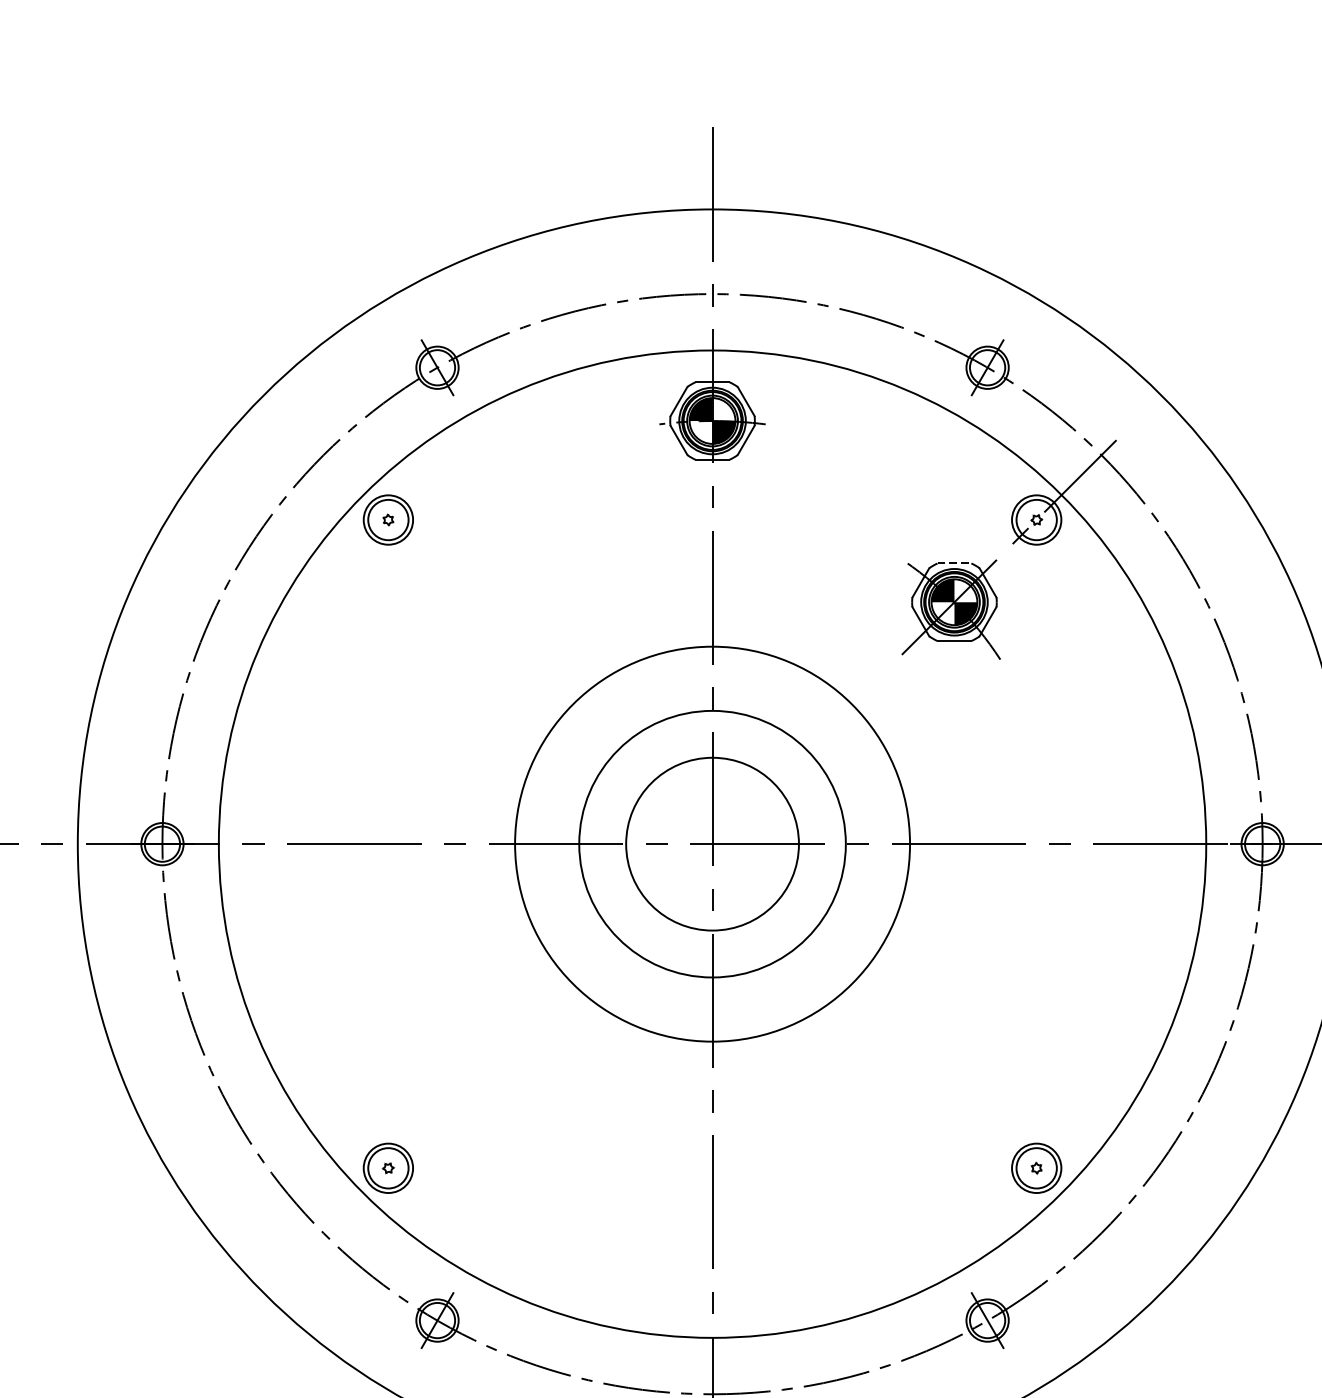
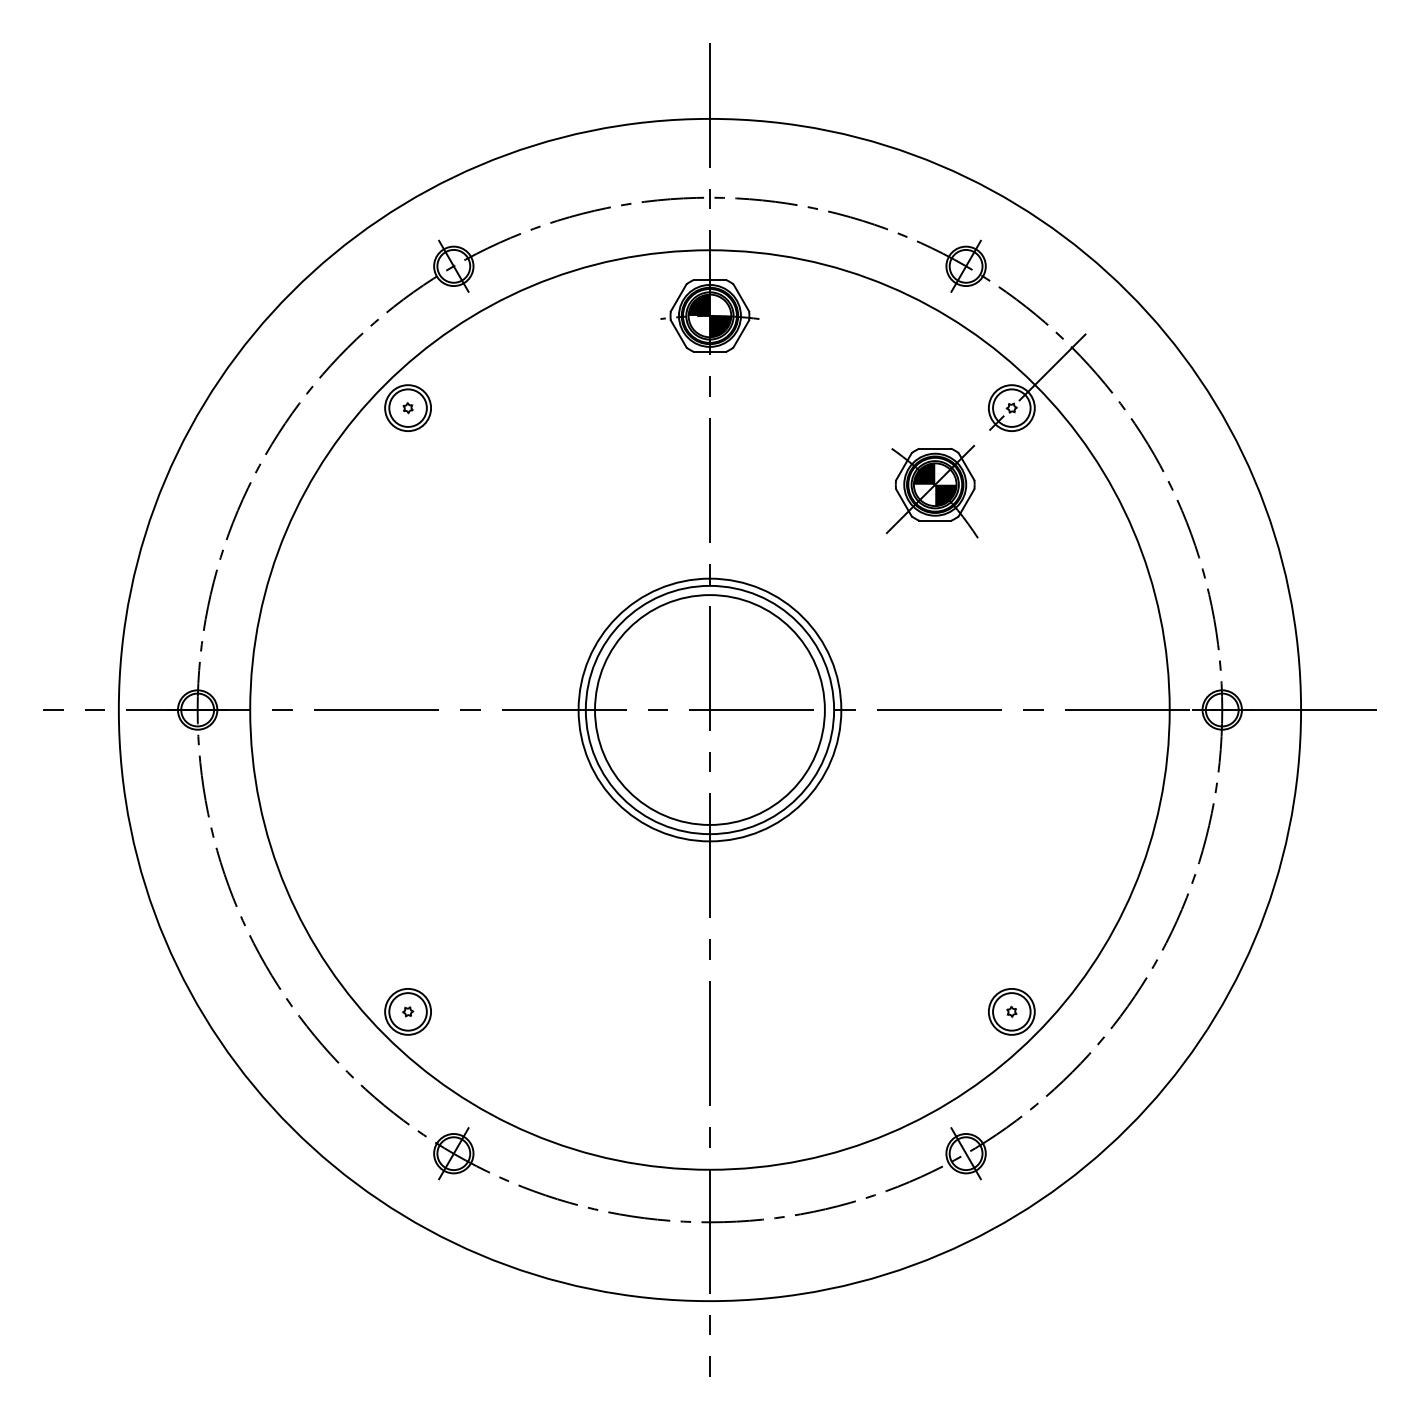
line: (954, 563) -> (935, 448), dashed -> solid
circle: (712, 843) -> (709, 709), size x0.71
circle: (712, 843) -> (709, 709), size x1.43

